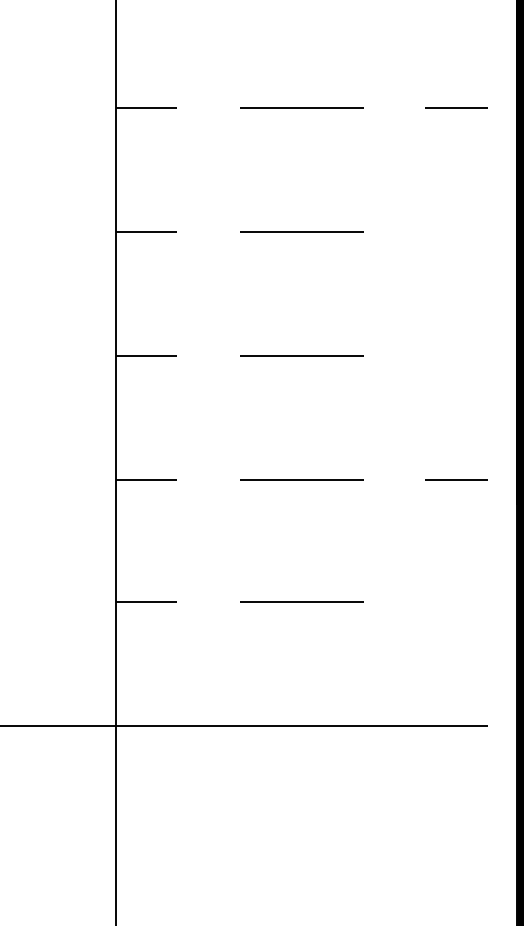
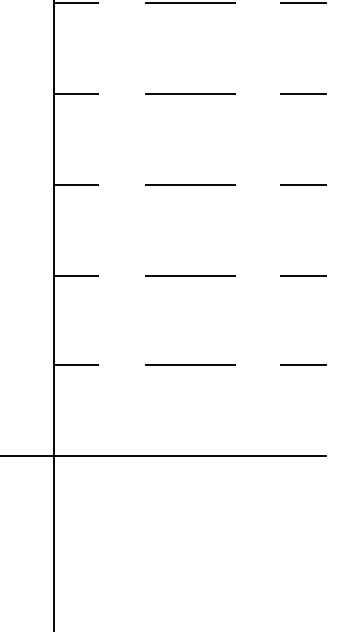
line: (456, 231) -> (303, 93), added
line: (456, 355) -> (303, 184), added
line: (456, 601) -> (303, 364), added

